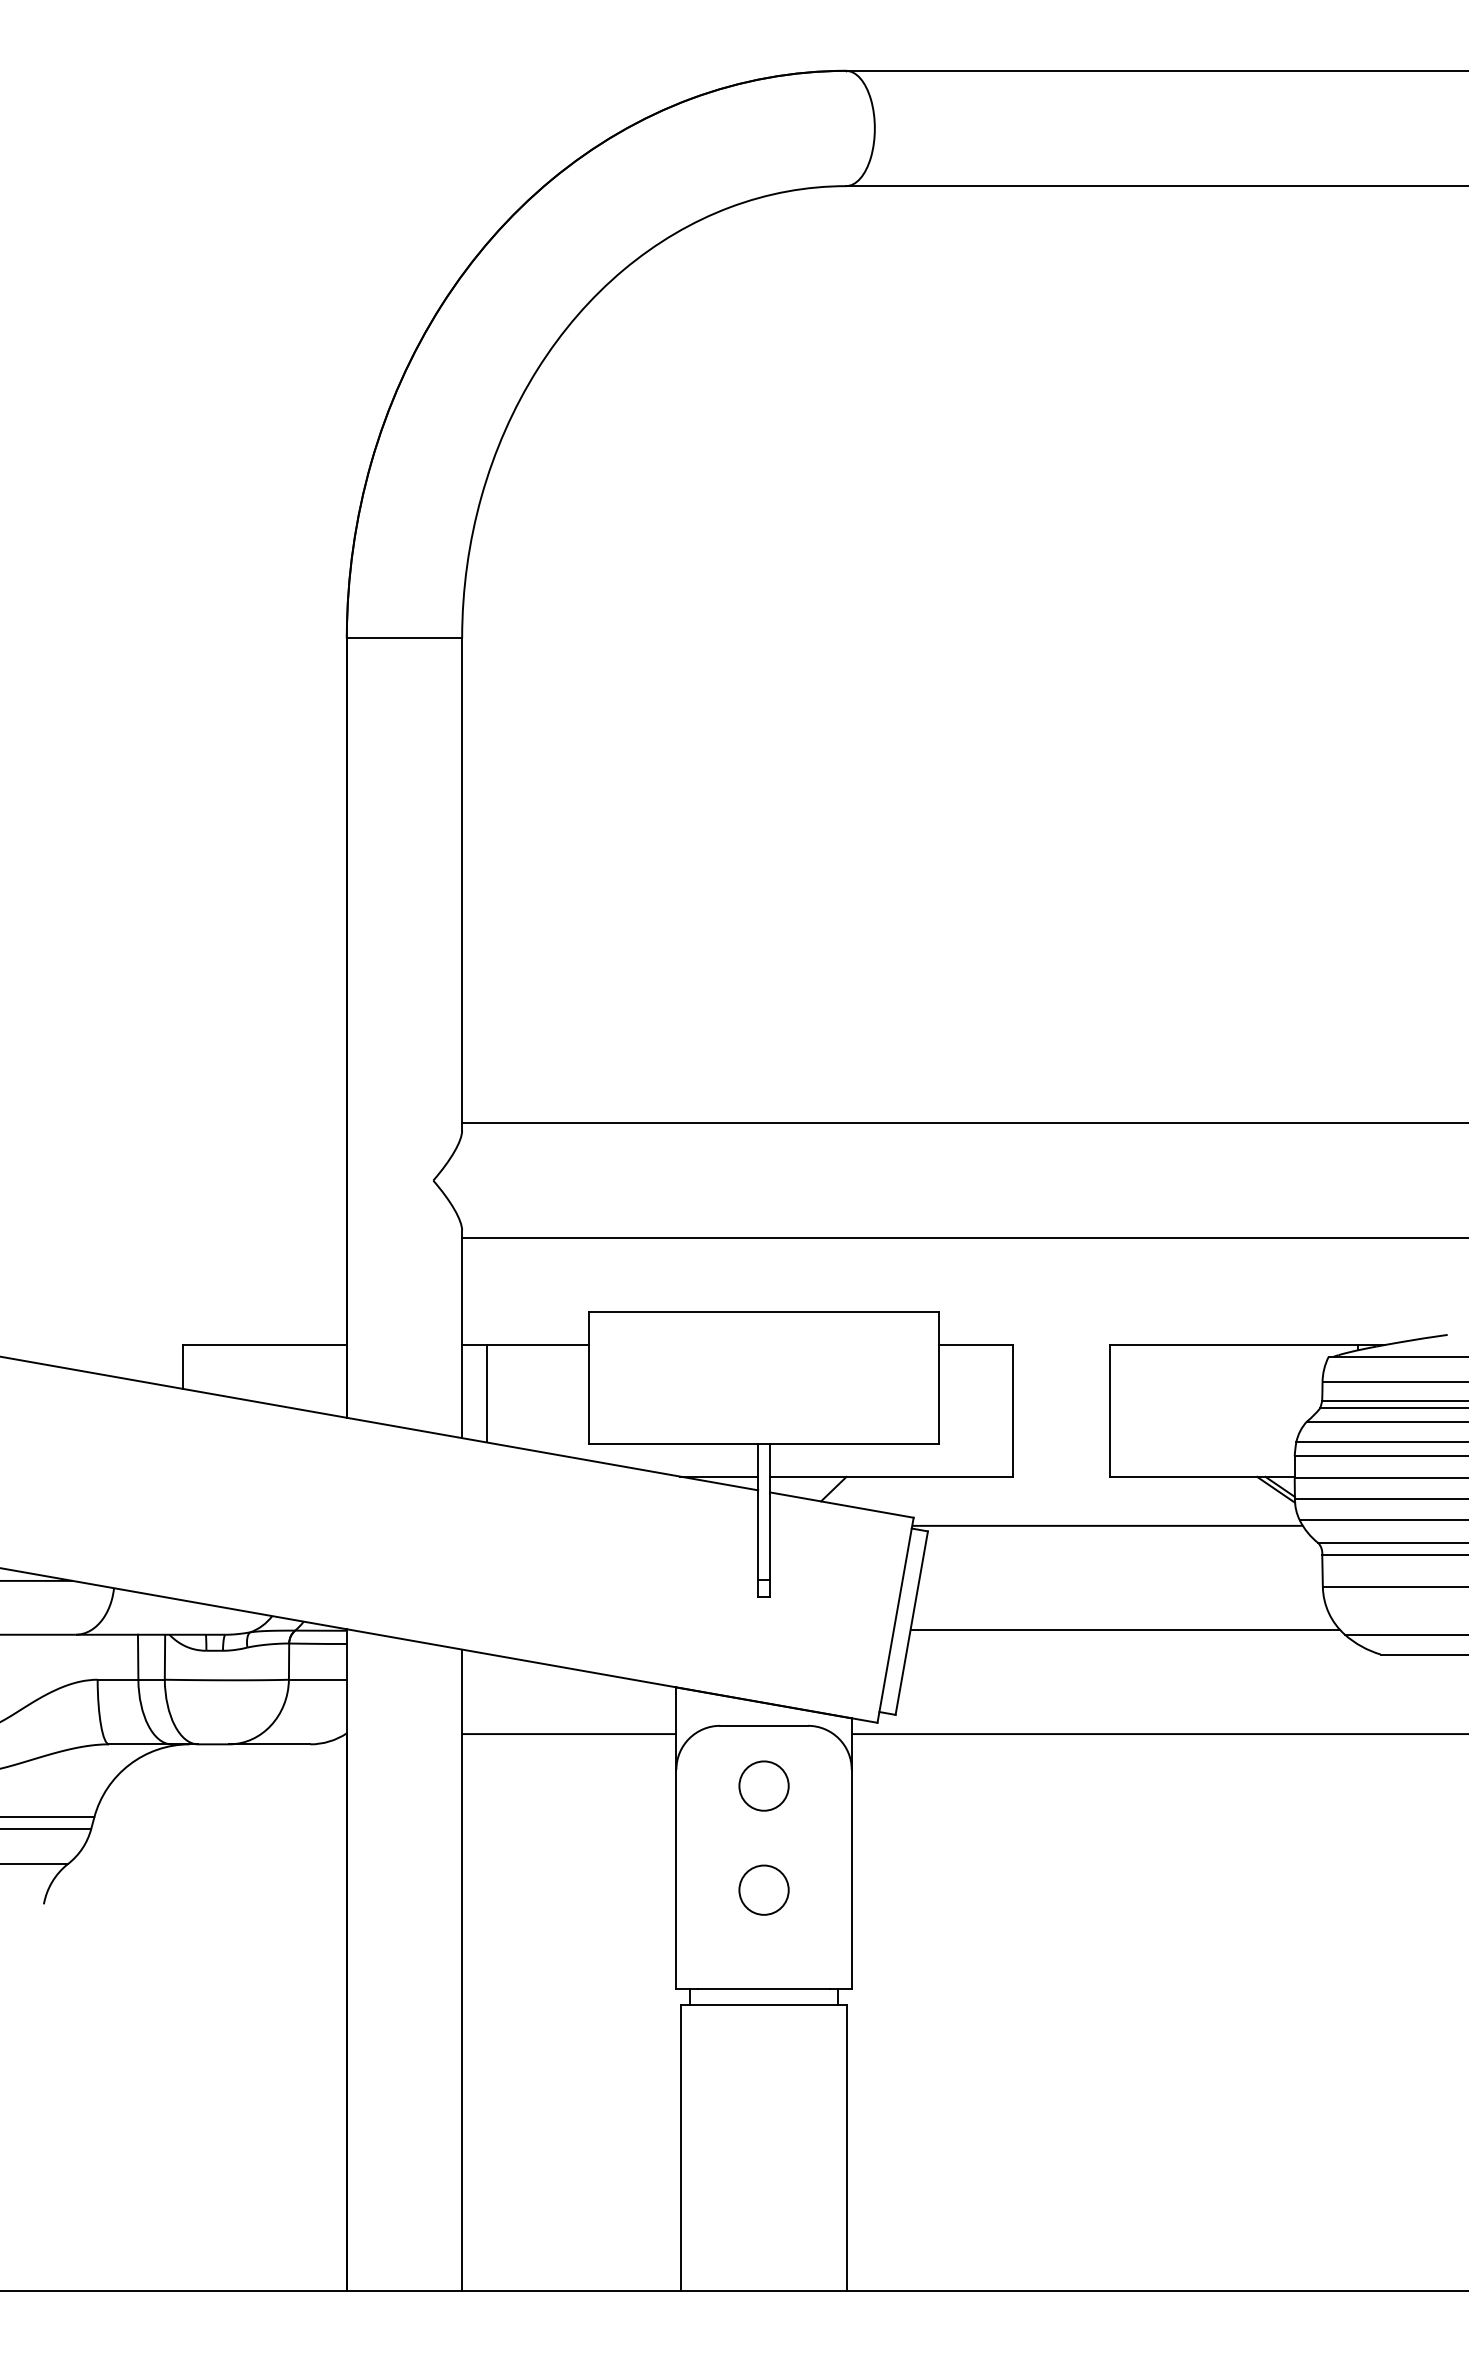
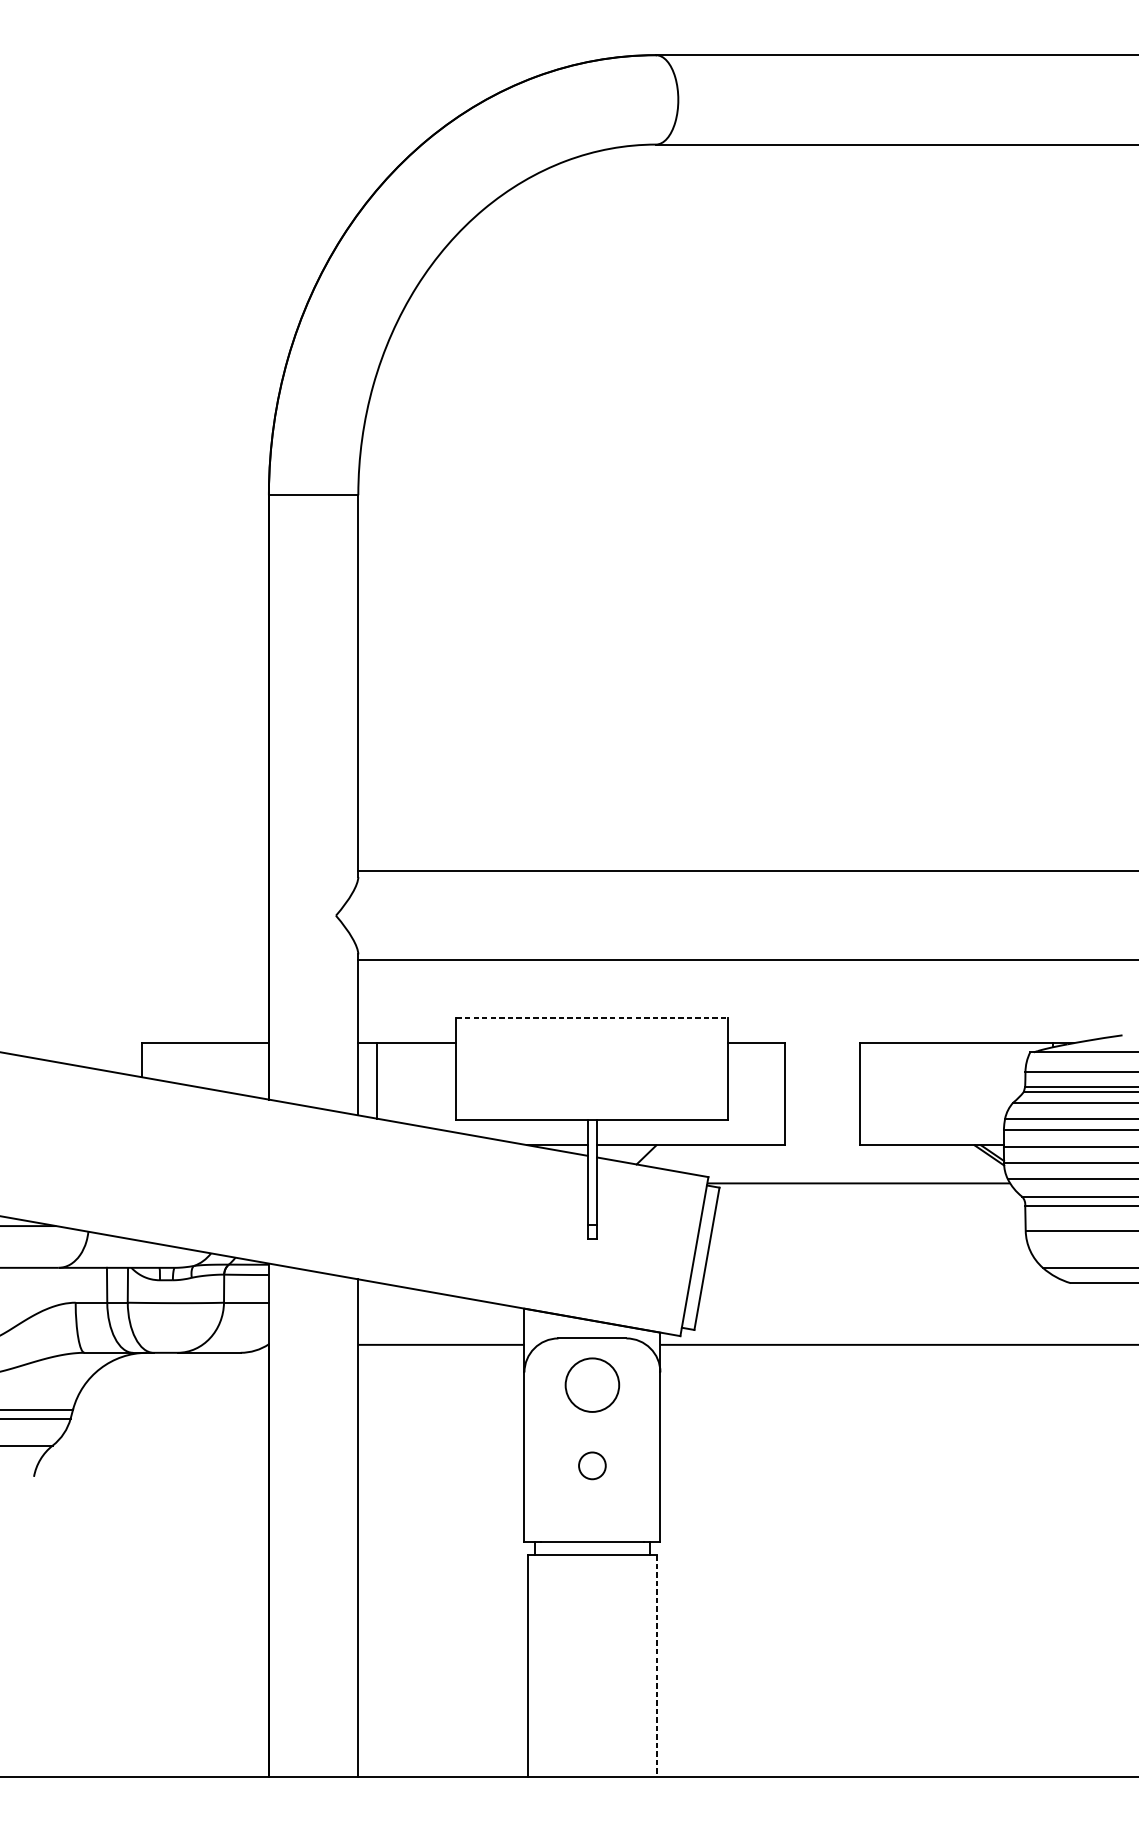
line: (764, 1312) -> (592, 1017), solid -> dashed
line: (1125, 1629) -> (872, 1263), removed
circle: (763, 1785) -> (591, 1384), size x1.4
circle: (763, 1889) -> (591, 1465), size x0.7
line: (847, 2148) -> (657, 1666), solid -> dashed

